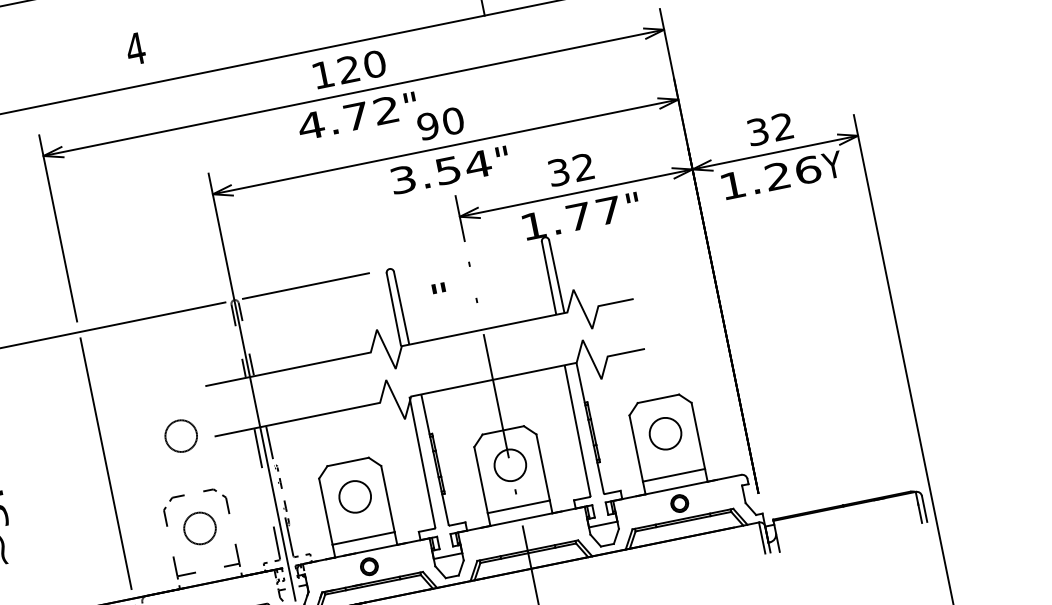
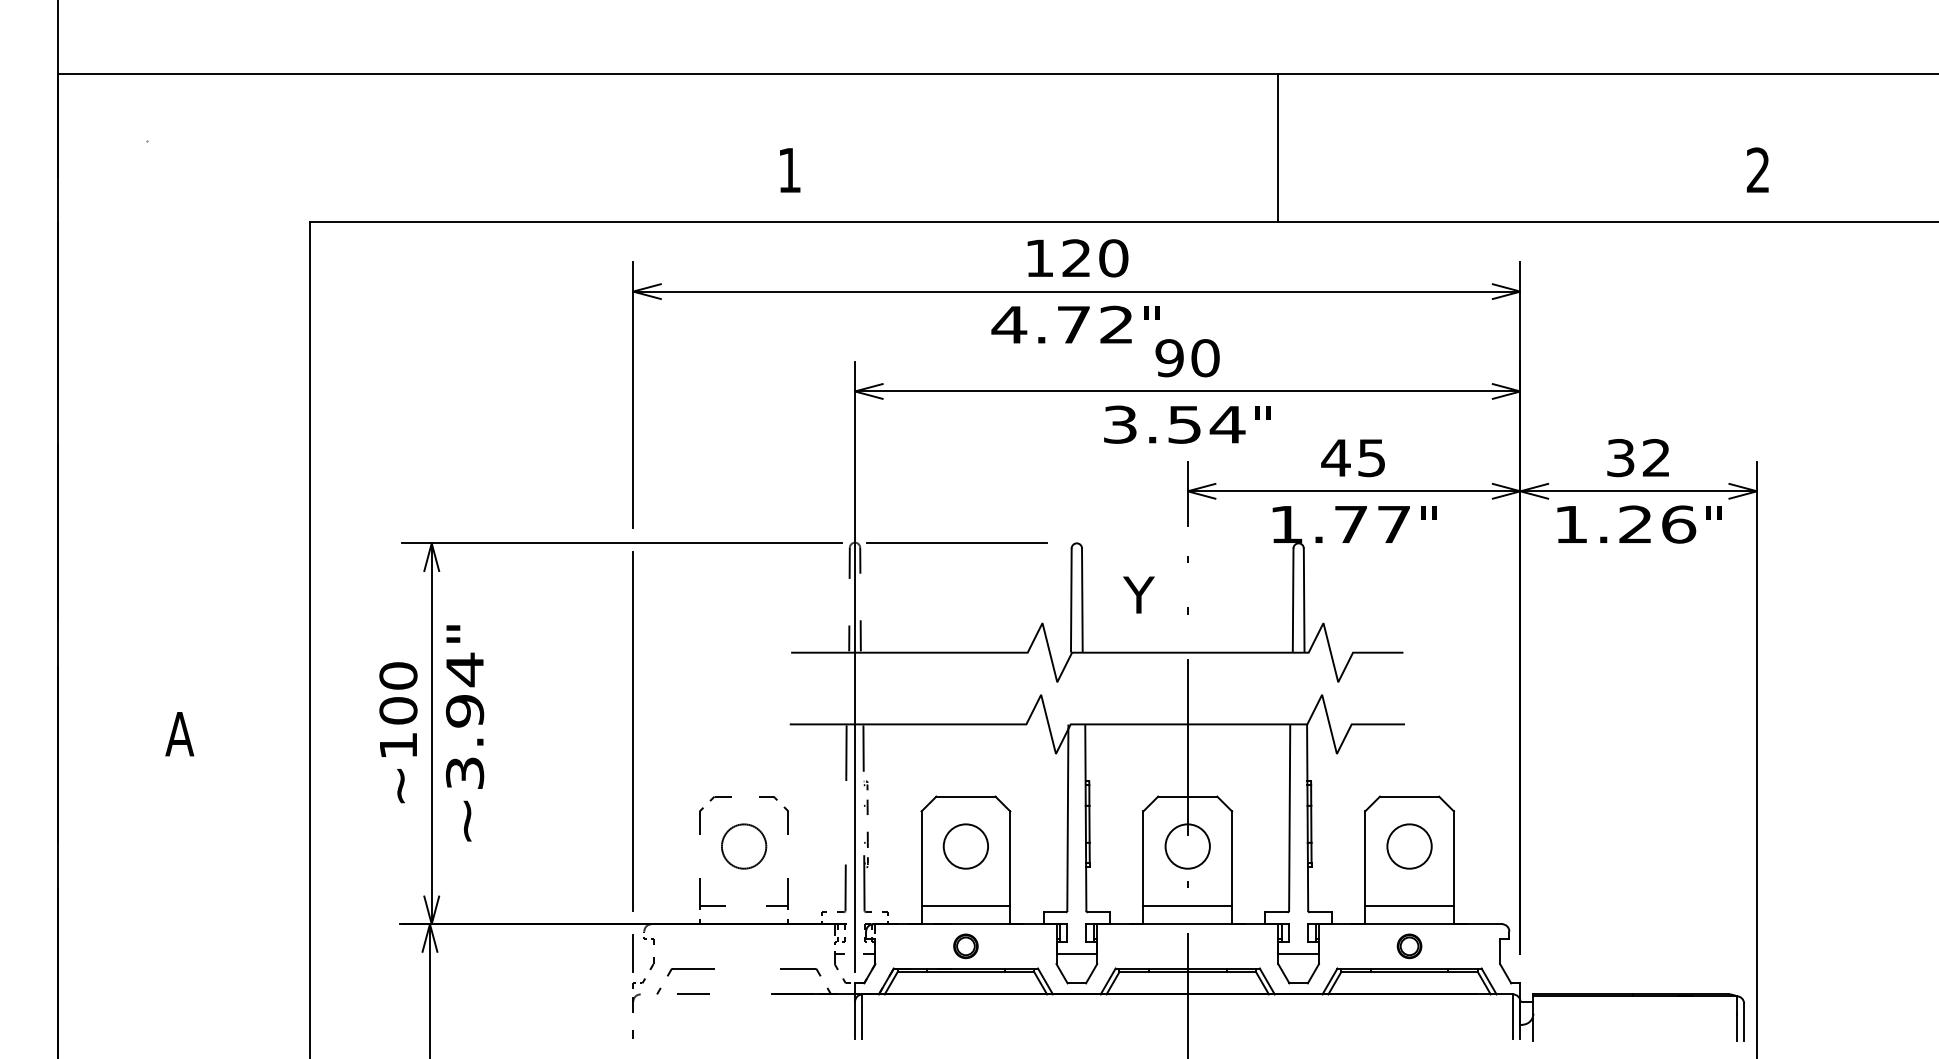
text: (135, 49) -> (789, 170), 4 -> 1
text: (832, 165) -> (1713, 524), Y -> "
text: (570, 170) -> (1352, 458), 32 -> 45
text: (440, 296) -> (1138, 594), " -> Y
circle: (181, 436) -> (744, 714), removed

